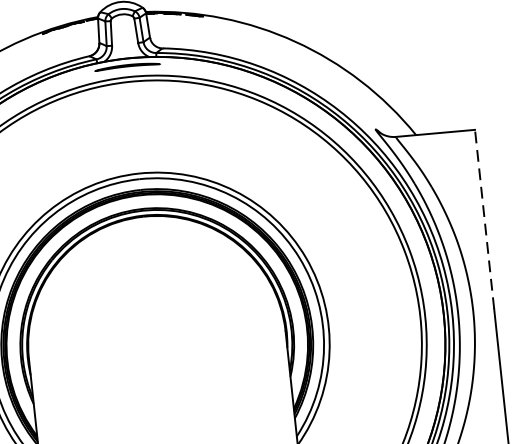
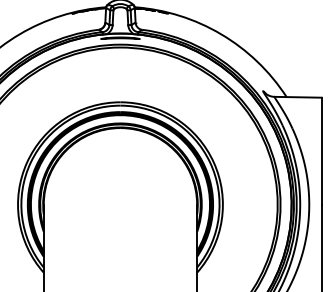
line: (484, 219) -> (321, 151), dashed -> solid

